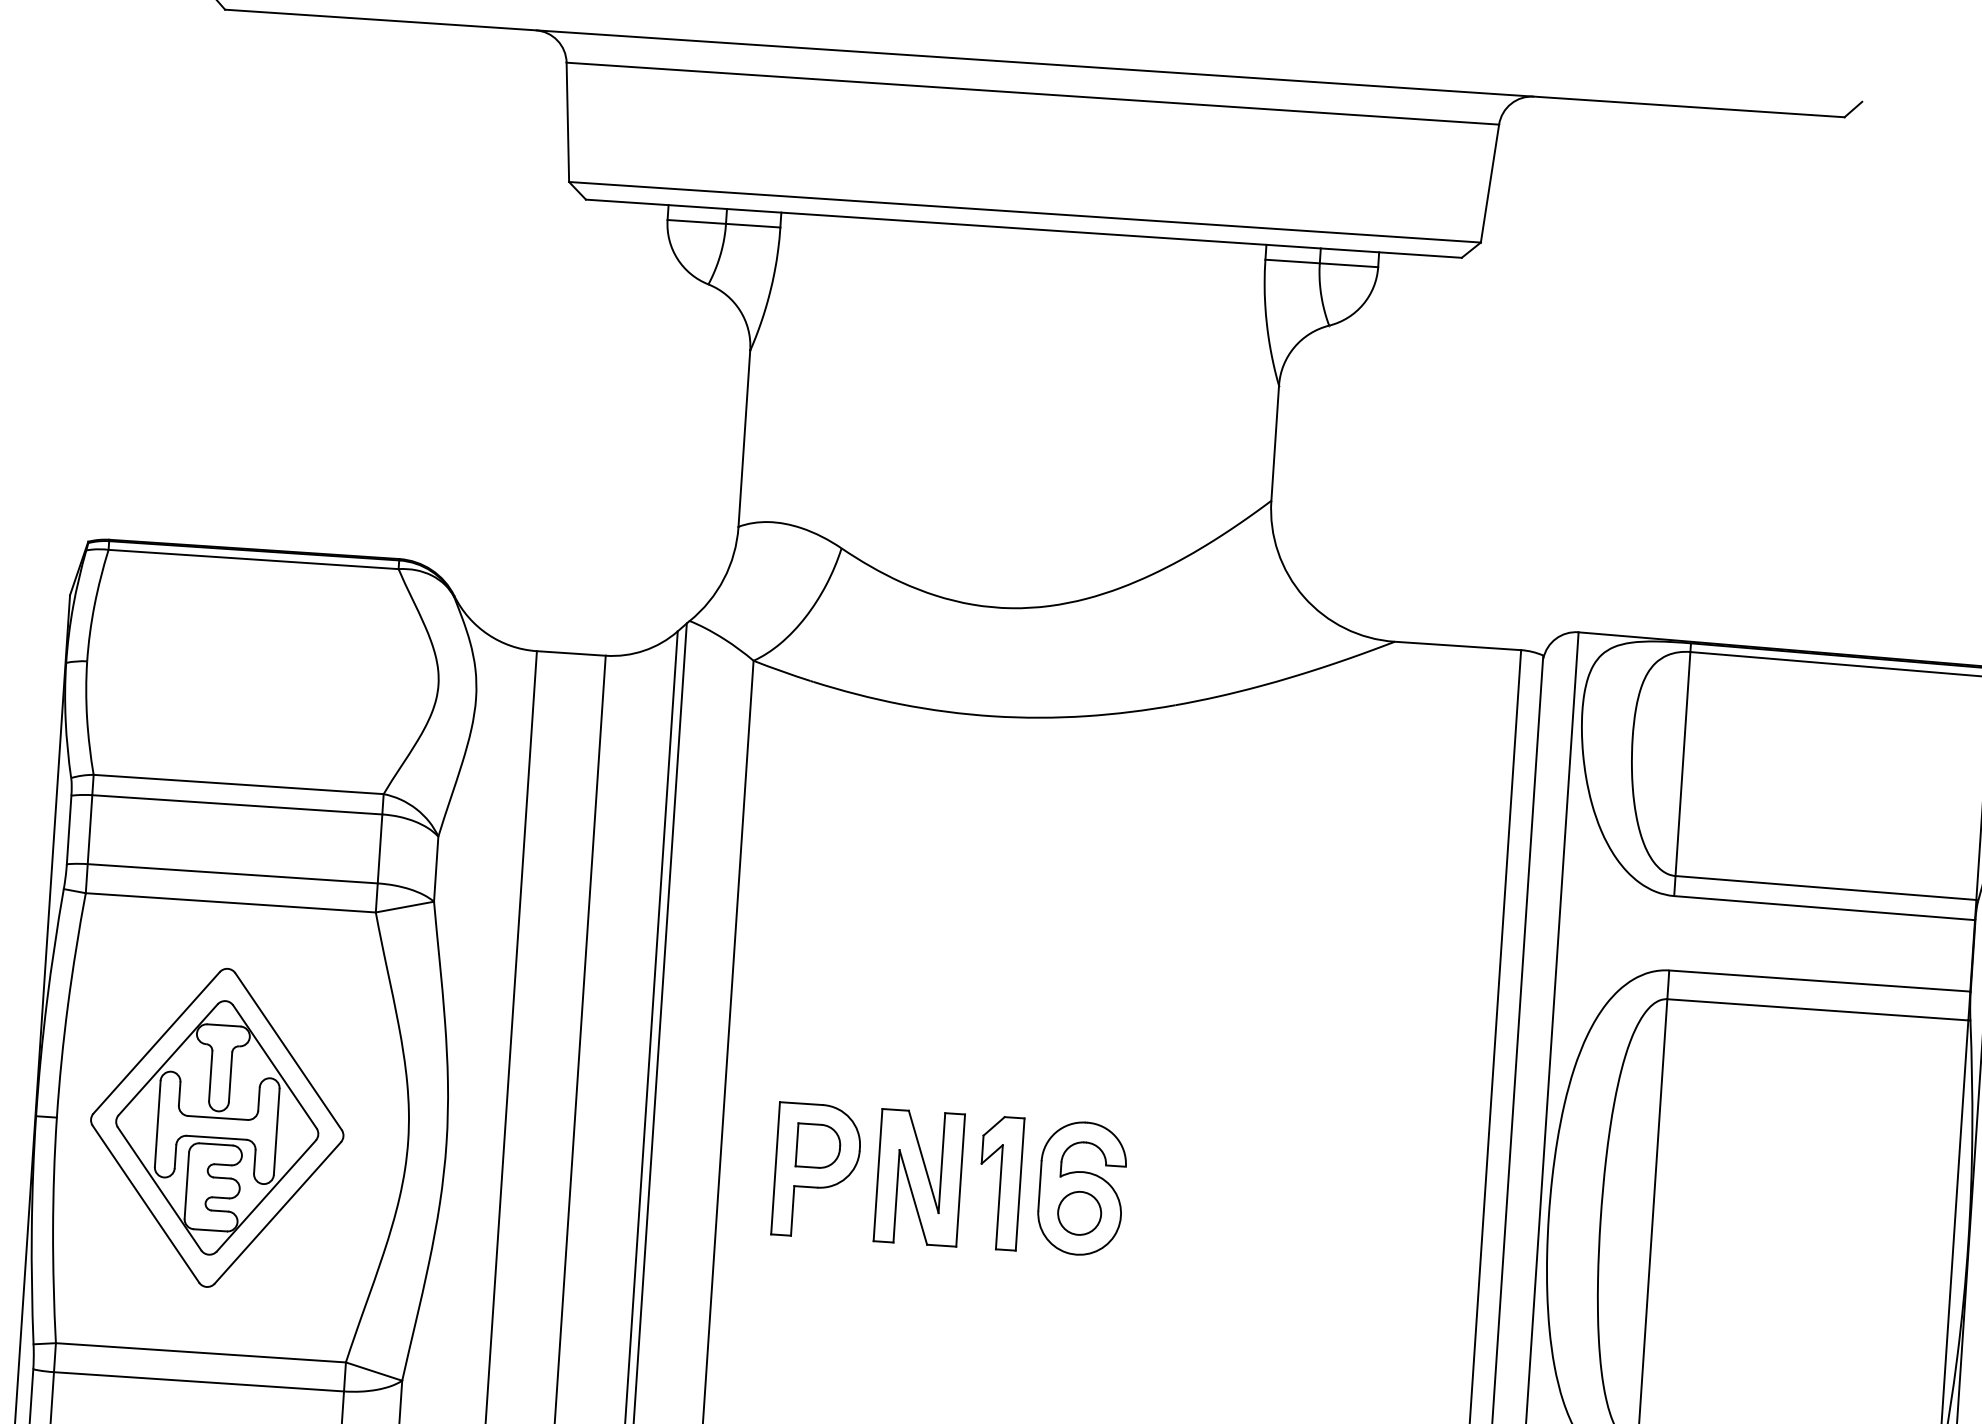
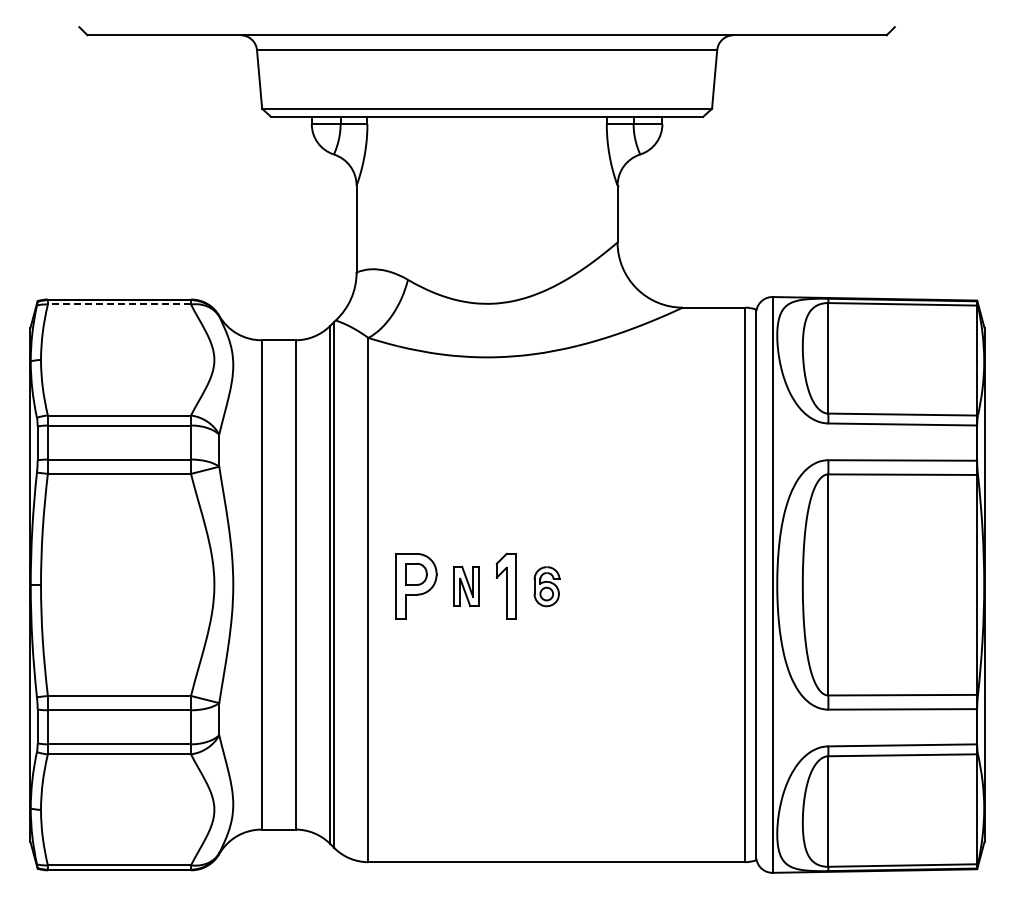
line: (253, 559) -> (119, 304), solid -> dashed
part: (218, 1127) -> (120, 584), removed
part: (918, 1177) -> (466, 586), size x0.6
part: (1081, 1188) -> (546, 586), size x0.6

